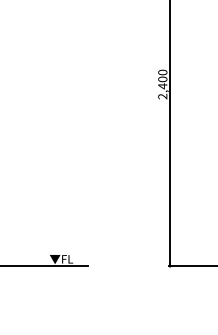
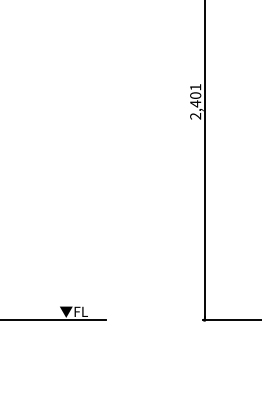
text: (162, 72) -> (195, 87), 2,400 -> 2,401

